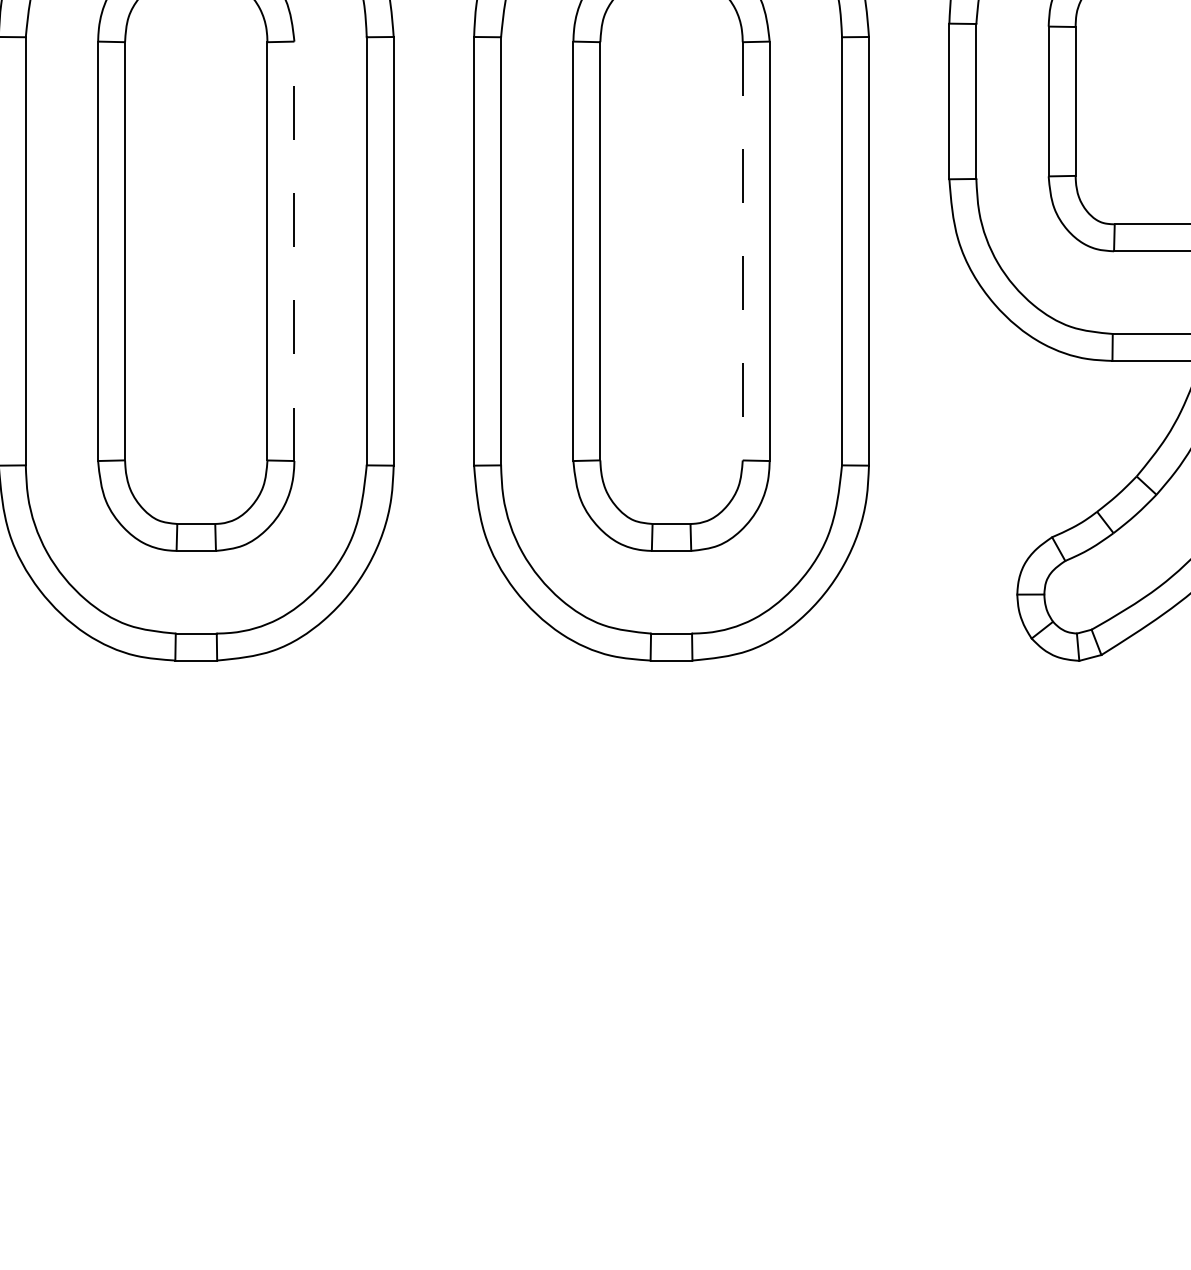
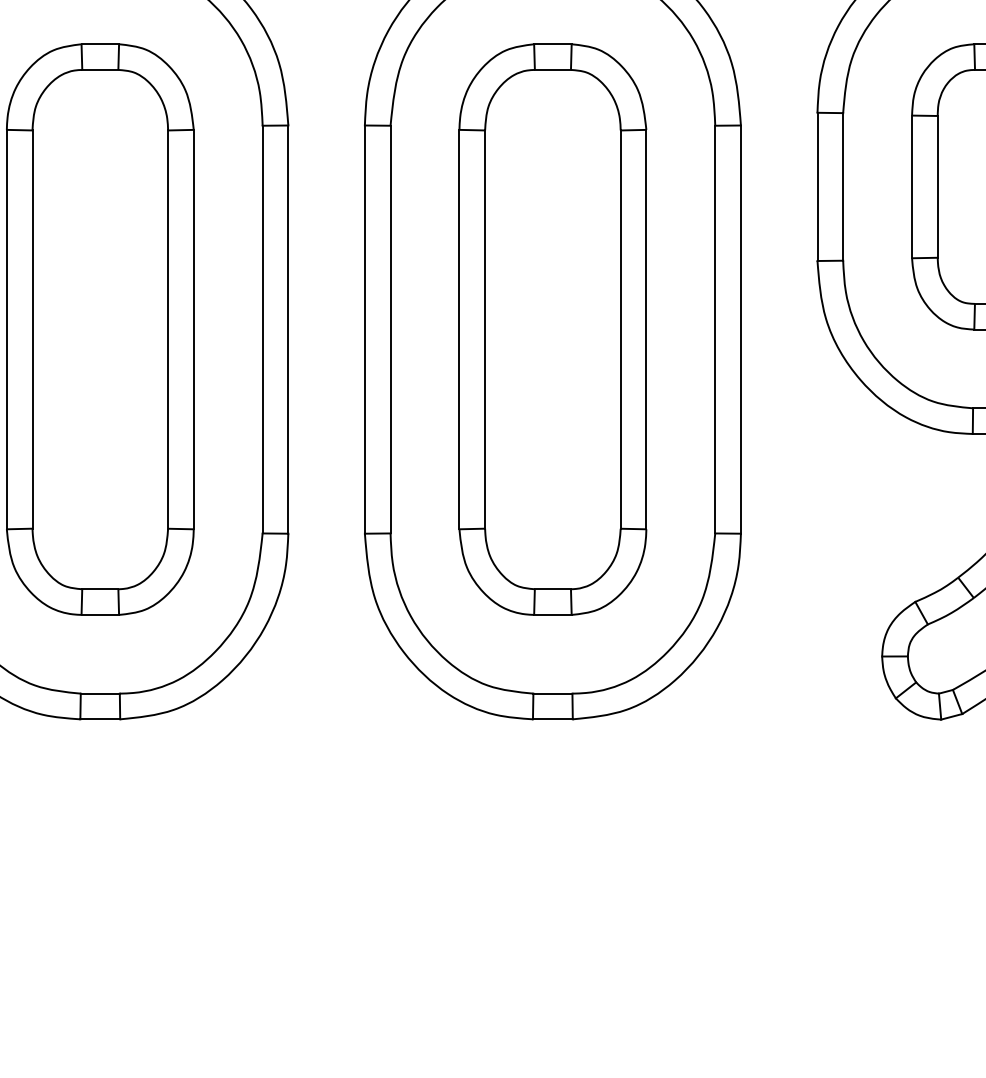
line: (294, 251) -> (193, 329), dashed -> solid
line: (742, 251) -> (620, 329), dashed -> solid

